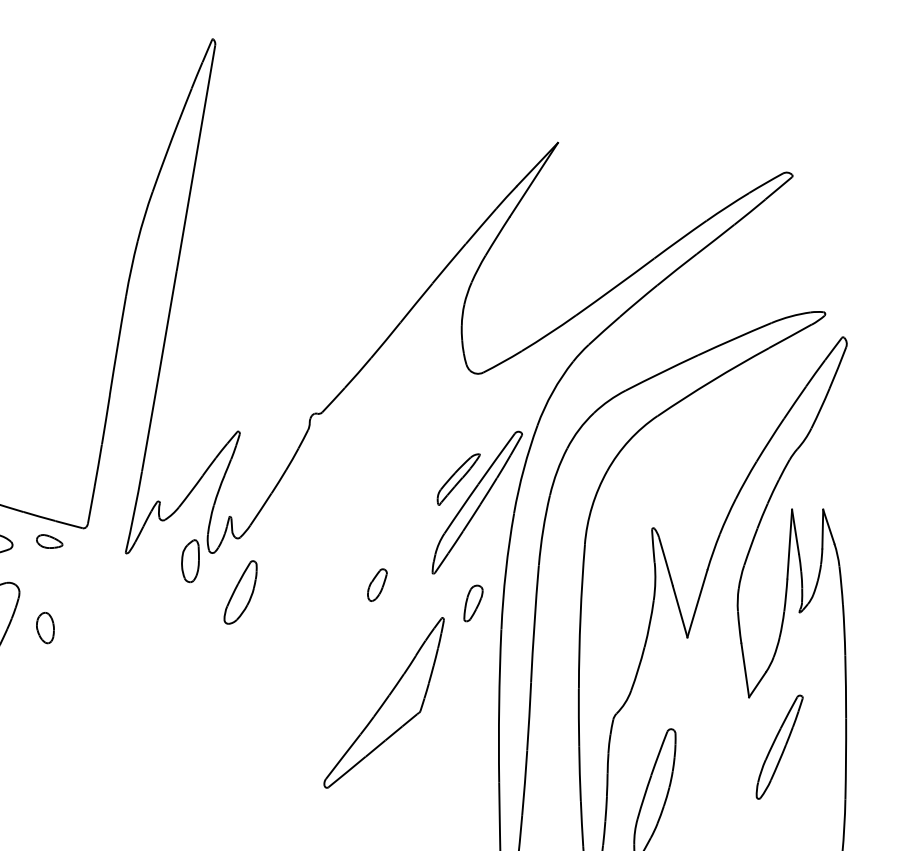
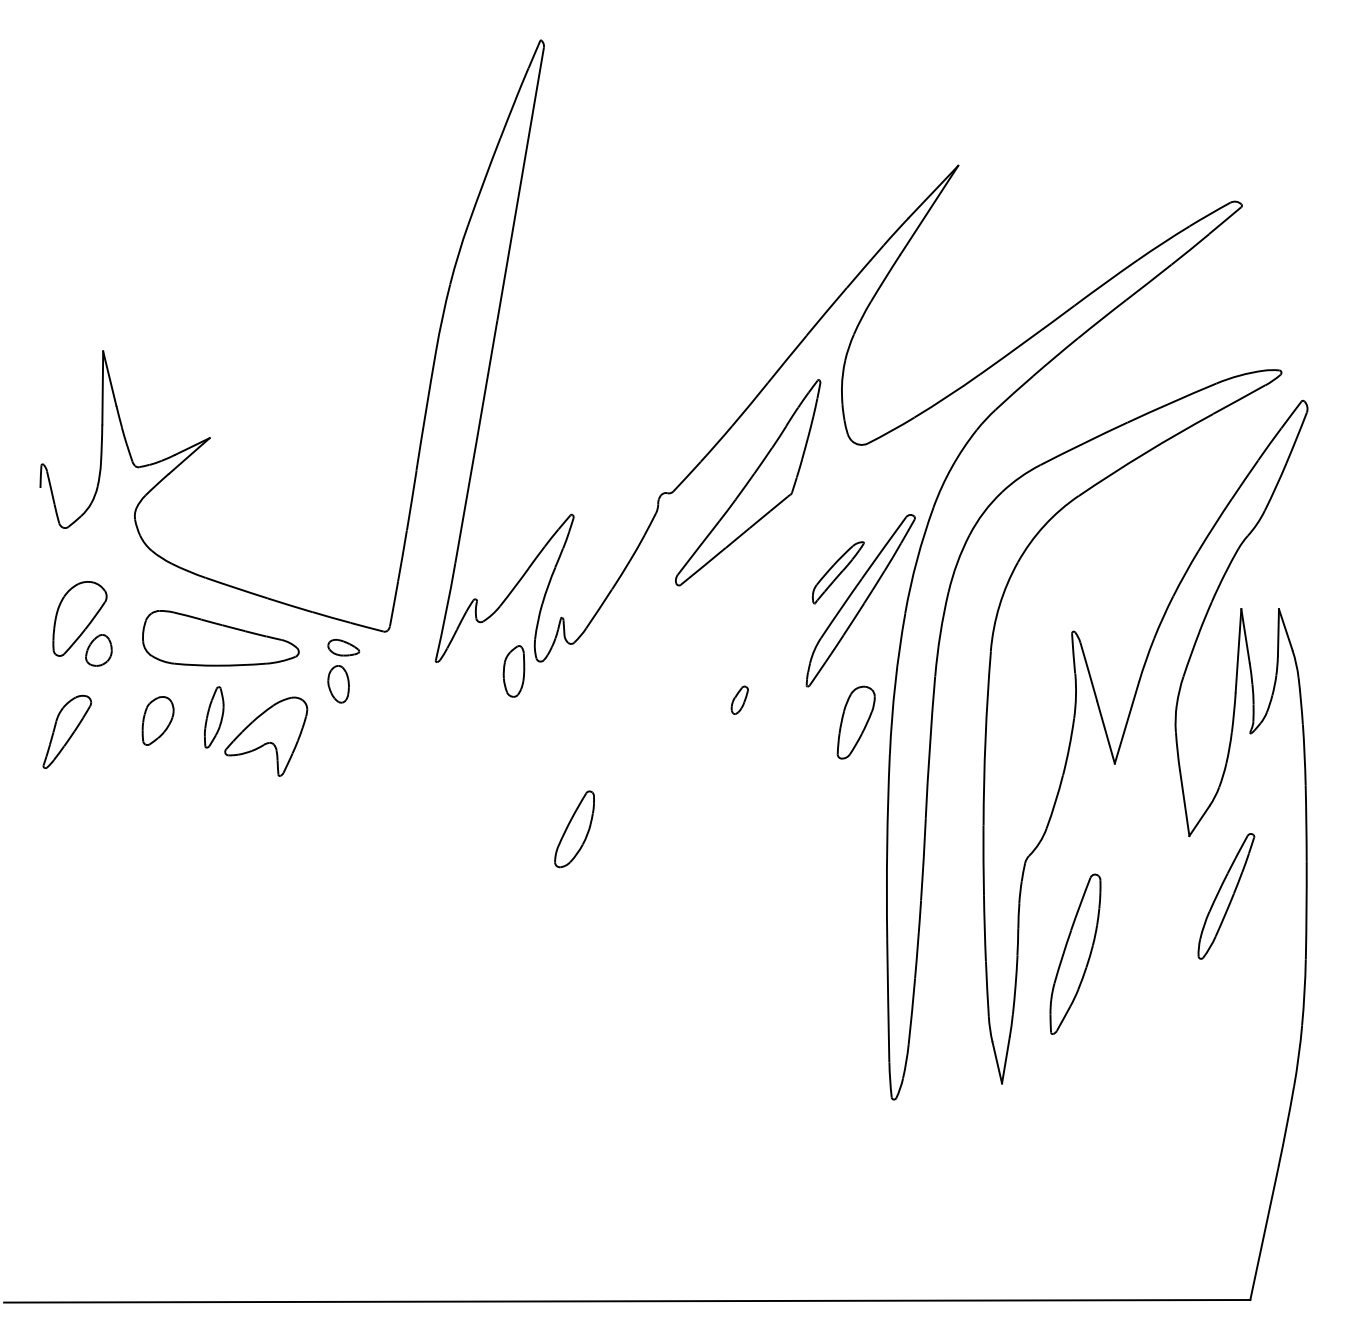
part: (377, 584) -> (739, 699), size x0.71
part: (240, 592) -> (574, 829), moved
part: (472, 603) -> (855, 722), size x1.67
part: (45, 628) -> (338, 684), moved
part: (384, 702) -> (748, 482), moved

